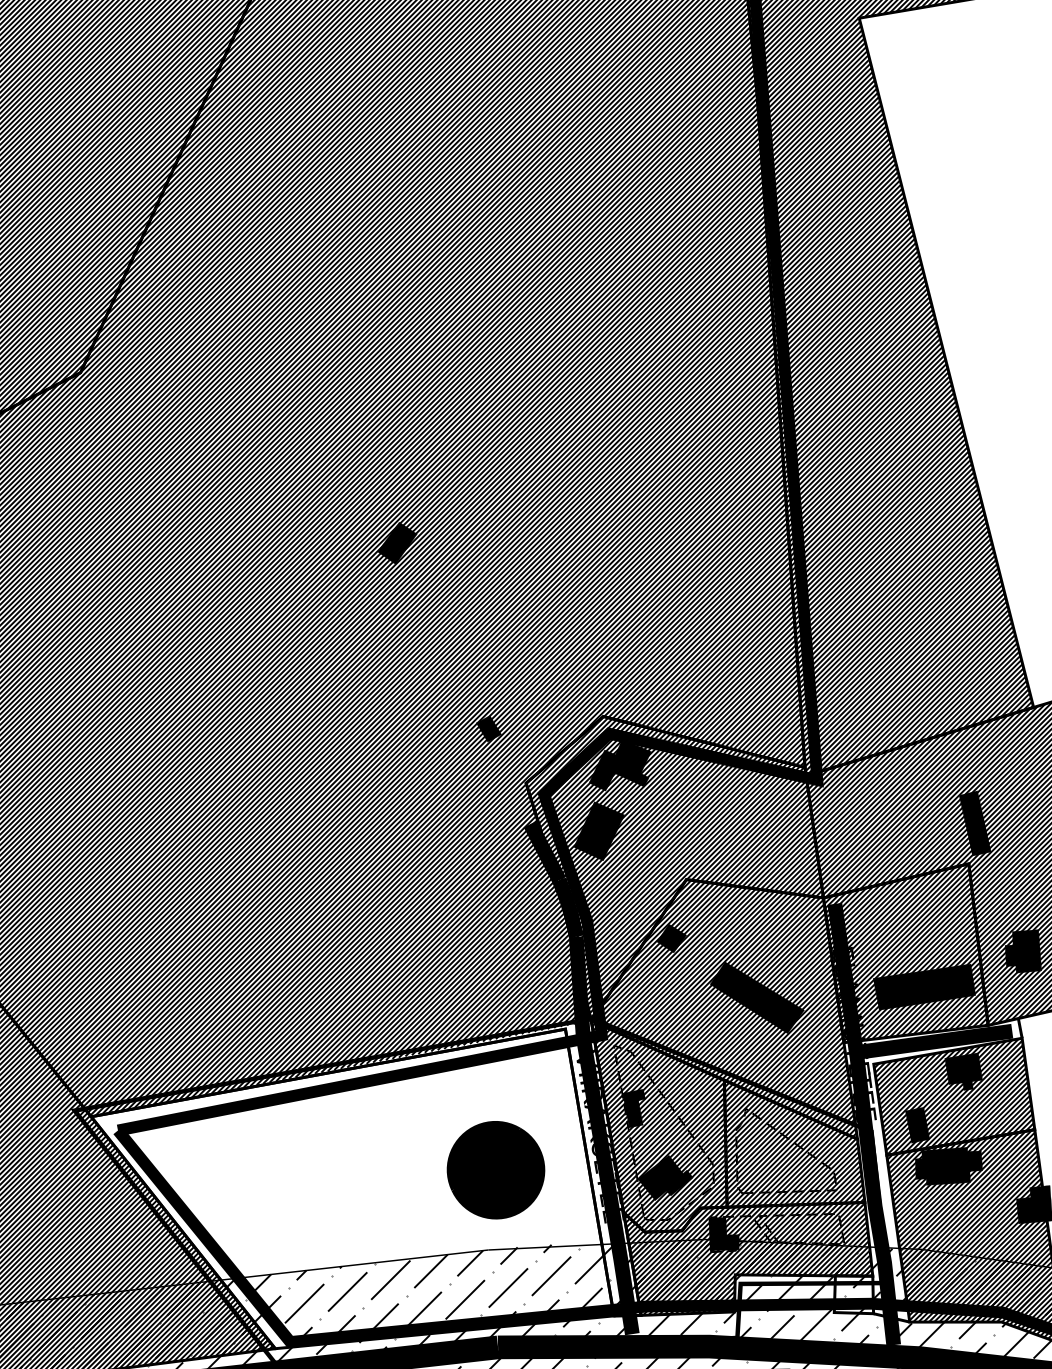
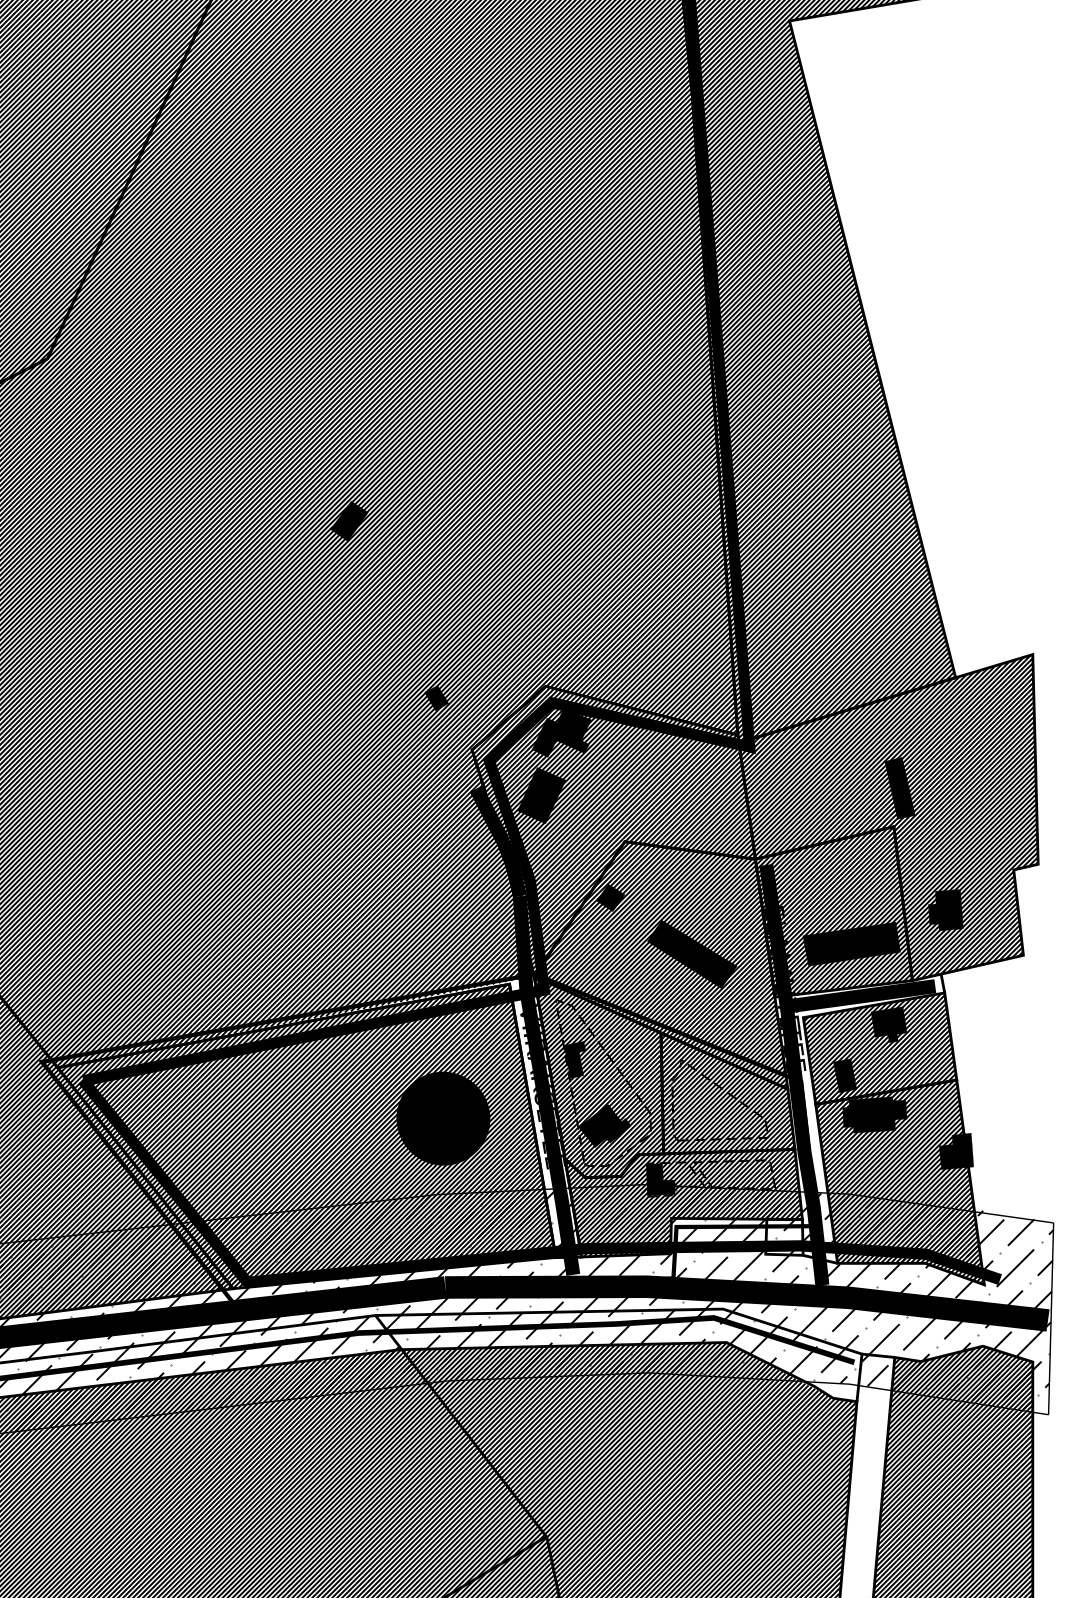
hatch: (353, 1188) -> (307, 1136), added

